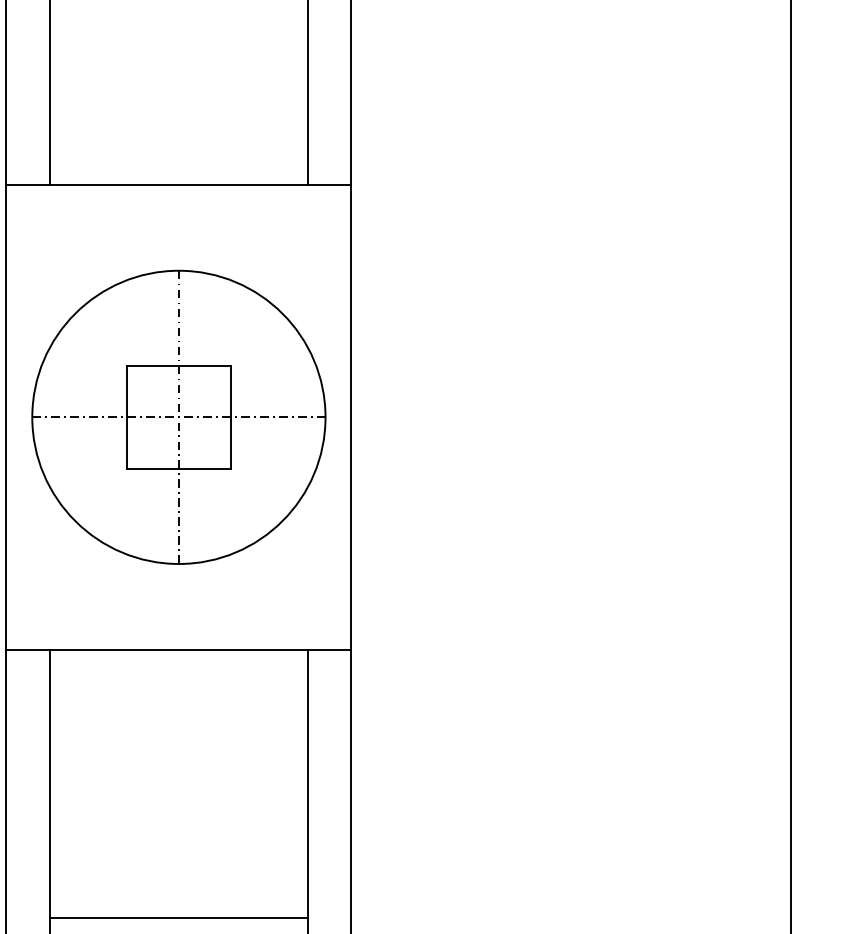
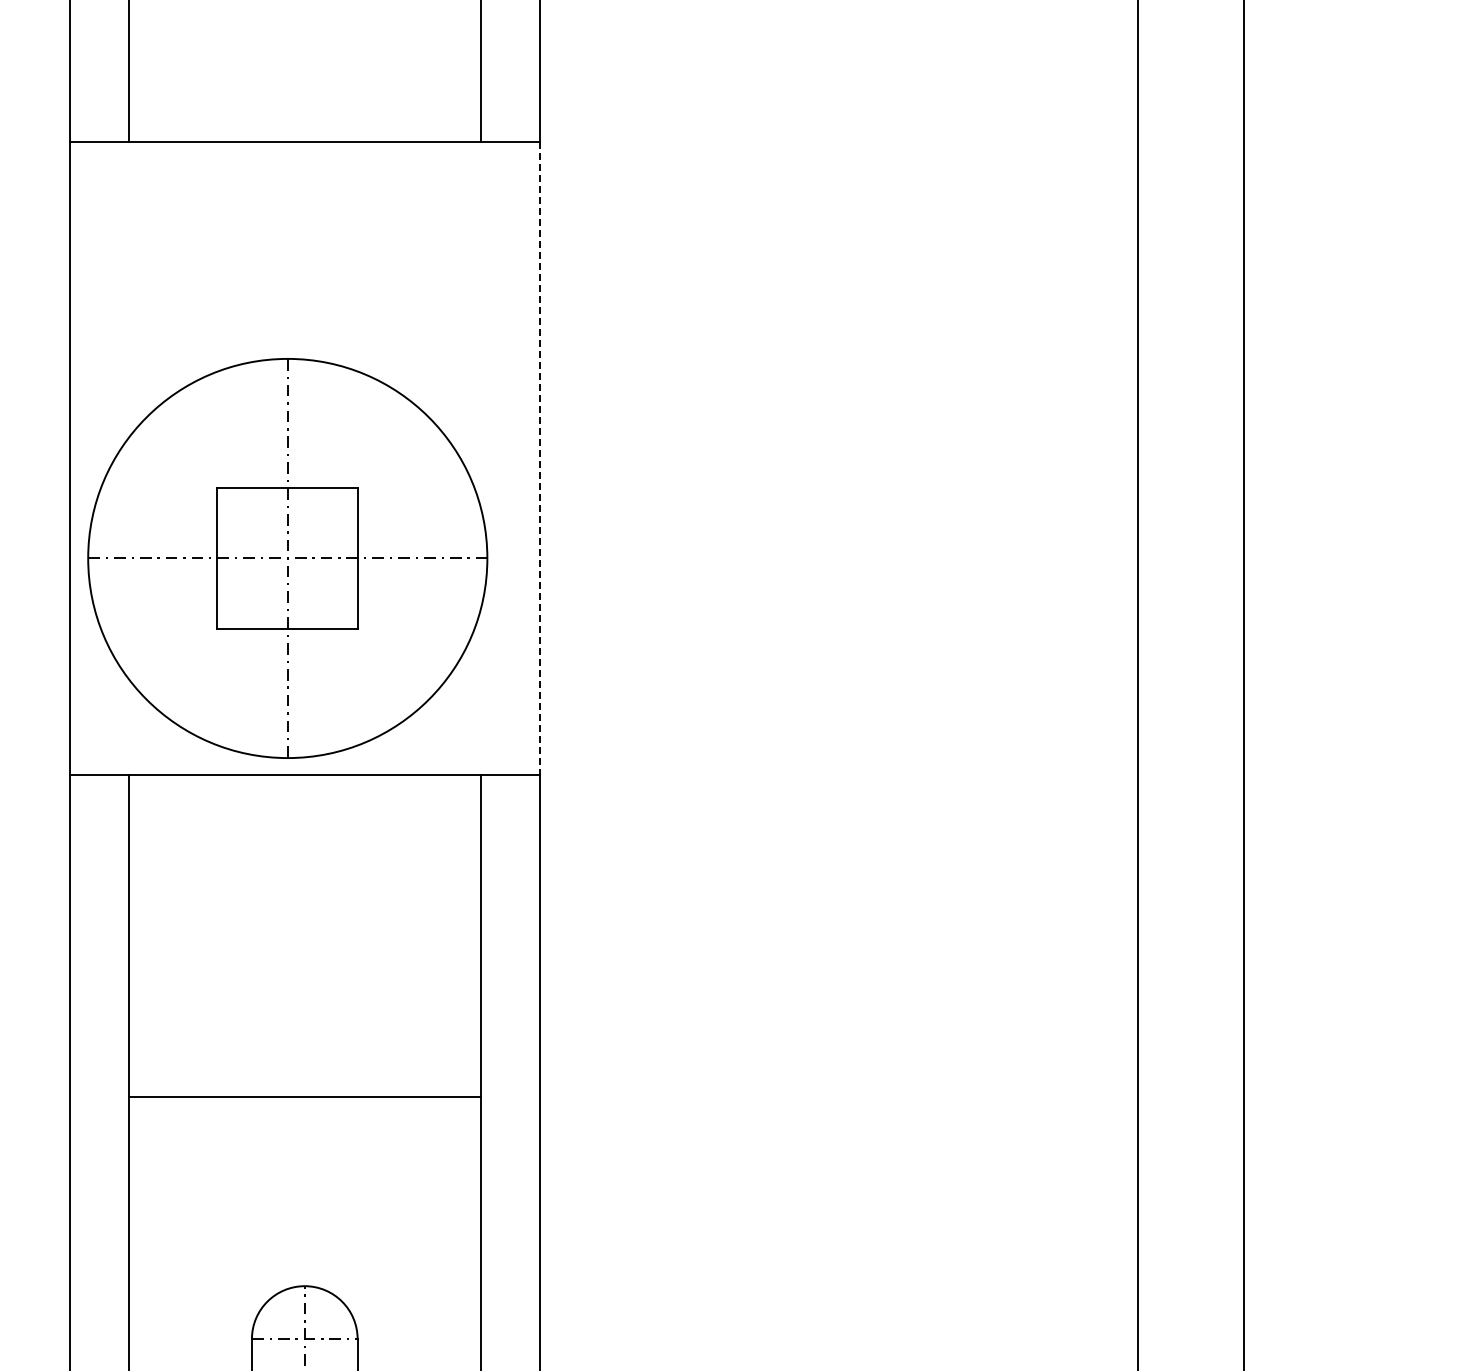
part: (178, 417) -> (287, 558), moved
line: (351, 417) -> (539, 458), solid -> dashed
line: (178, 917) -> (304, 1097), moved

